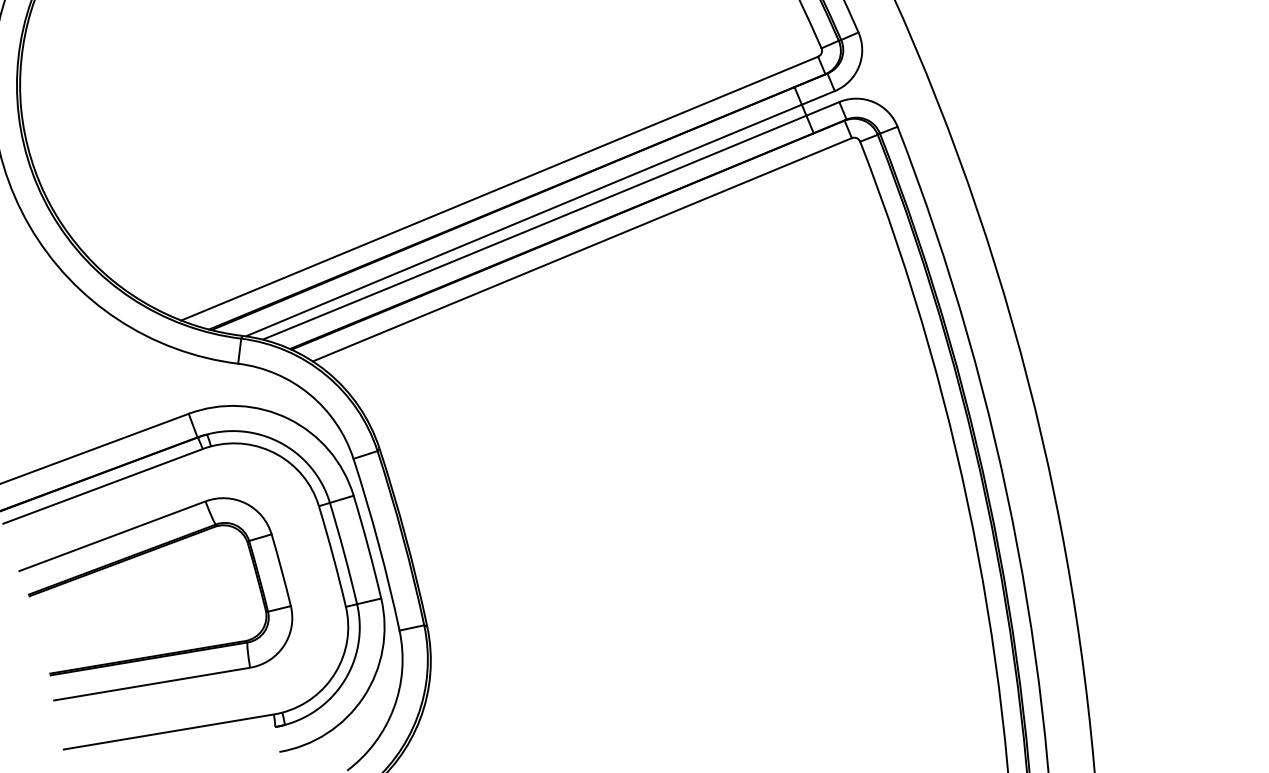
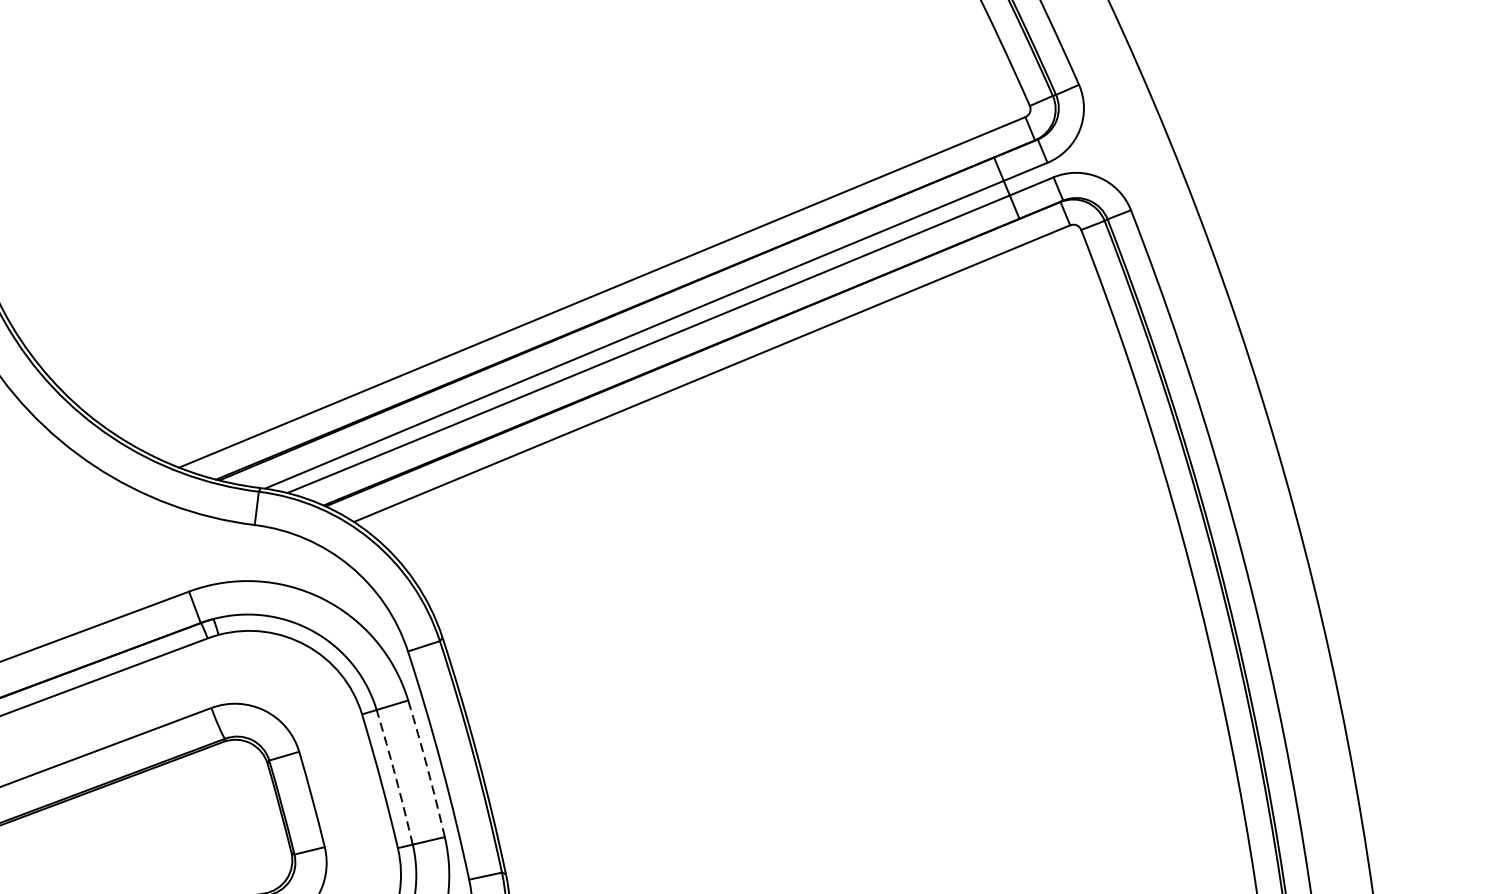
arc: (368, 546) -> (427, 767), solid -> dashed
arc: (344, 553) -> (396, 777), solid -> dashed

